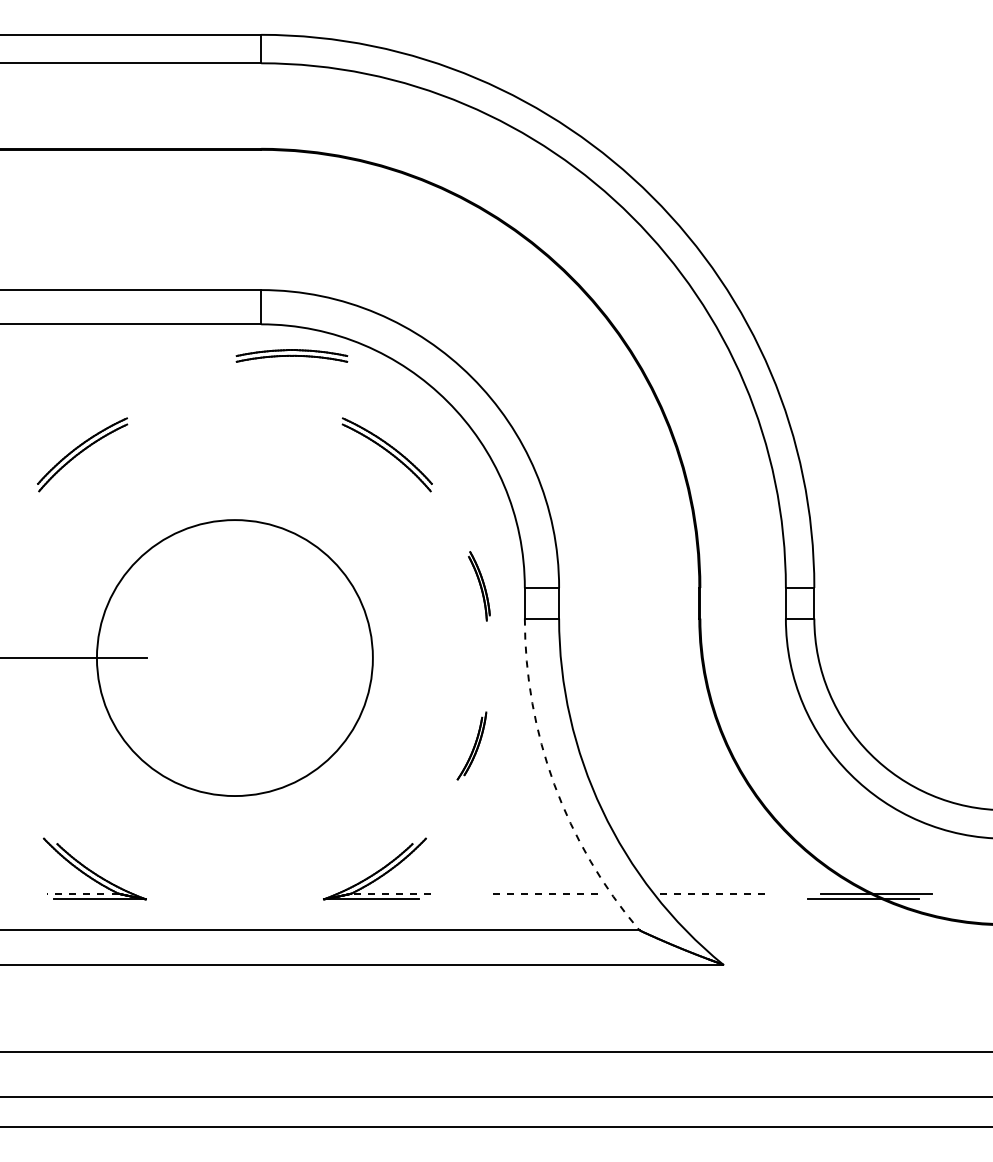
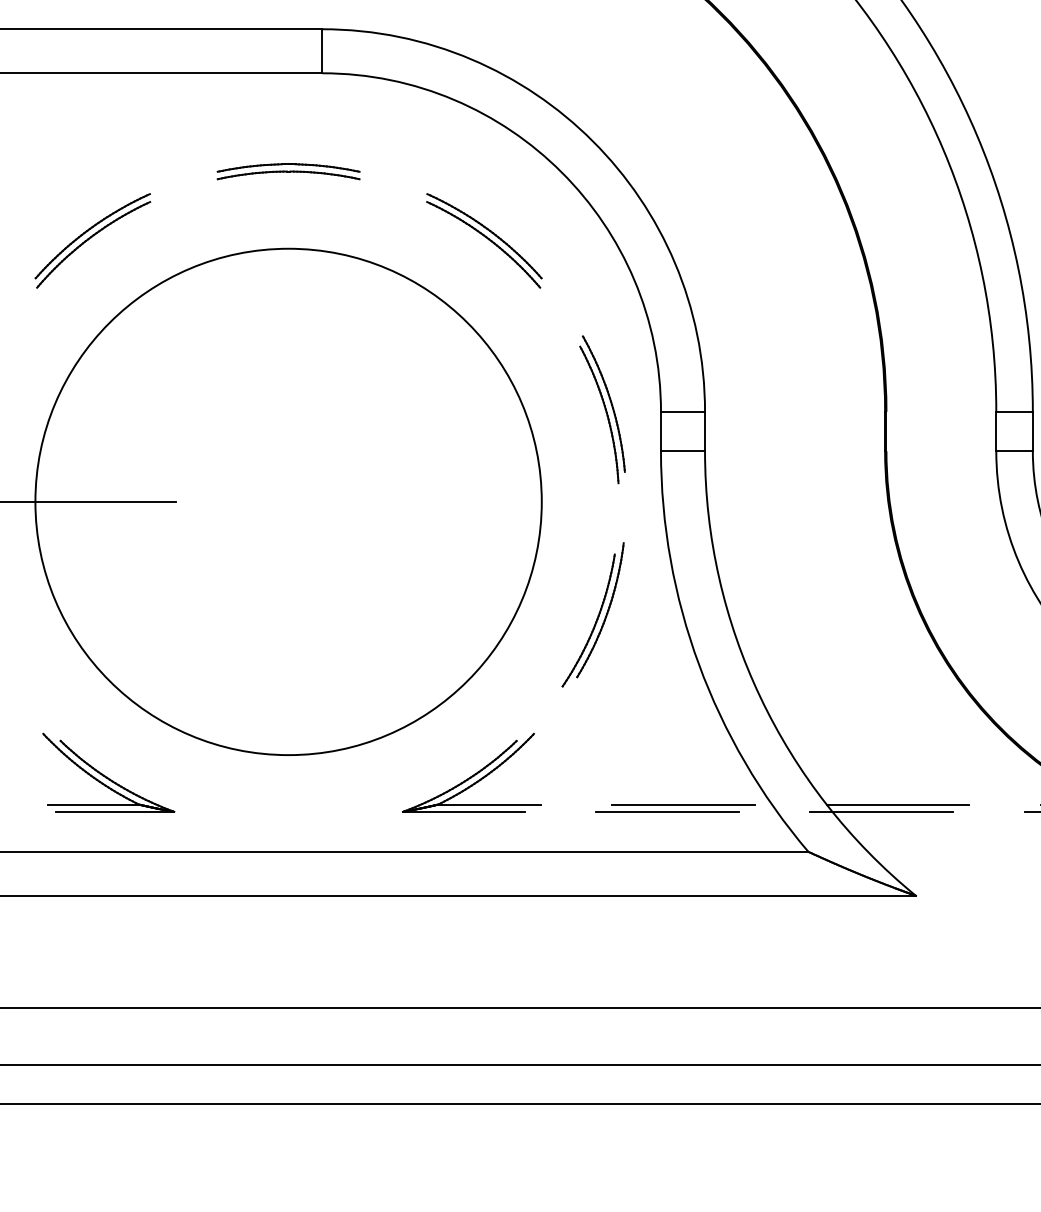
part: (291, 355) -> (288, 171), moved
part: (479, 586) -> (602, 410), size x1.67
circle: (234, 657) -> (288, 501), size x1.43
part: (471, 745) -> (592, 614), size x1.67
arc: (554, 784) -> (699, 664), dashed -> solid
line: (82, 893) -> (92, 804), dashed -> solid
line: (391, 893) -> (489, 804), dashed -> solid
line: (542, 893) -> (683, 804), dashed -> solid
line: (709, 893) -> (898, 804), dashed -> solid
line: (529, 899) -> (666, 812), added
line: (696, 899) -> (881, 812), added

